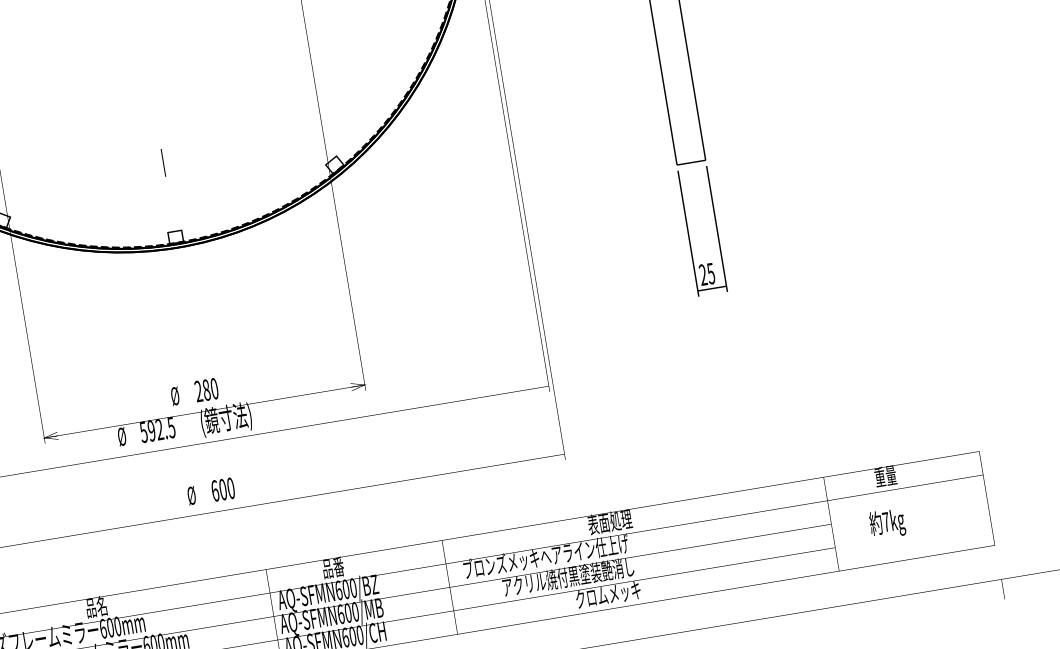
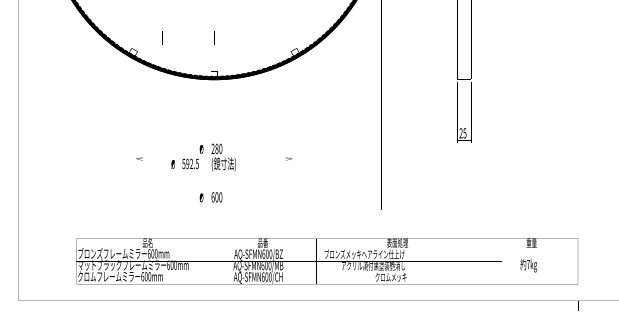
line: (56, 179) -> (162, 37), added

